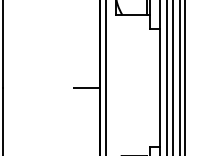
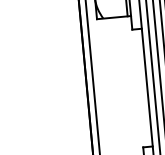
line: (86, 87) -> (74, 94), removed

